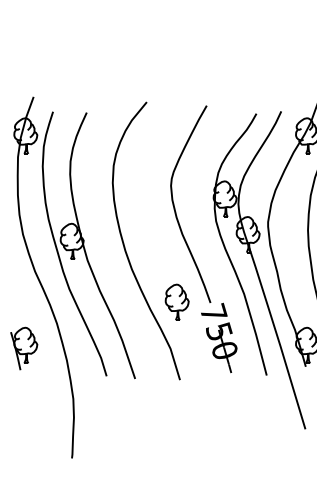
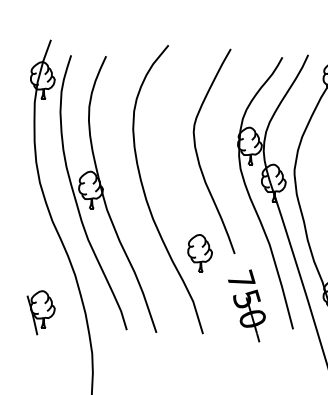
part: (219, 337) -> (247, 305), moved
part: (24, 348) -> (41, 312), moved

